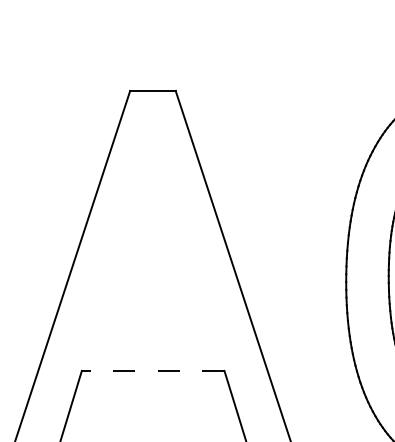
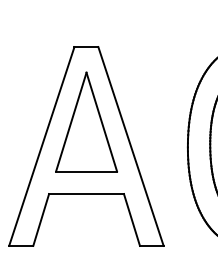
part: (153, 232) -> (86, 121), added
line: (153, 371) -> (86, 194), dashed -> solid

